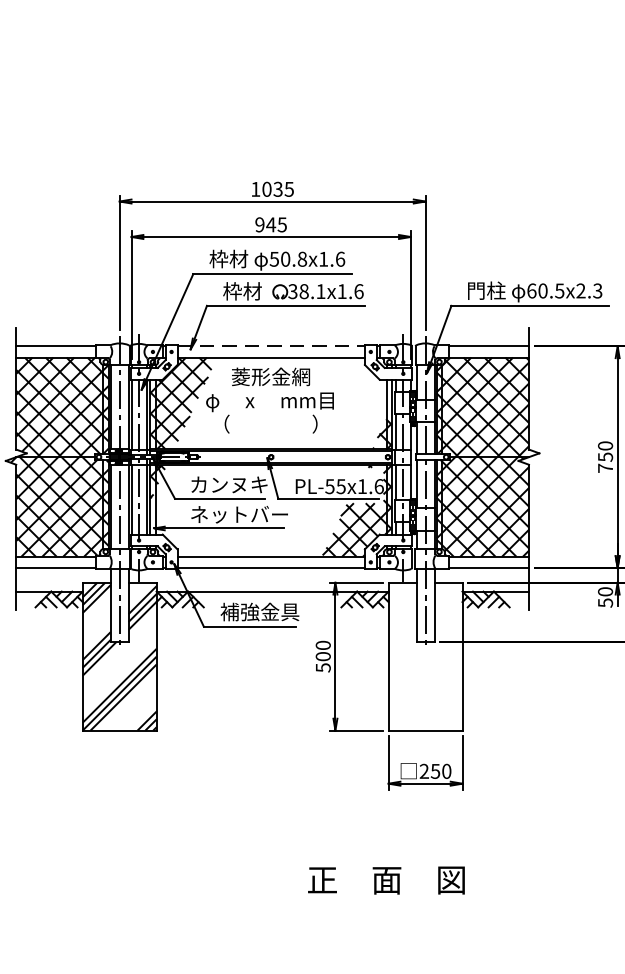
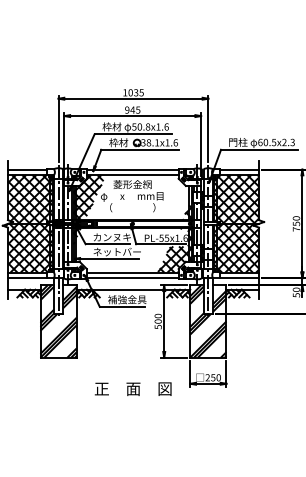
line: (270, 346) -> (132, 169), dashed -> solid
hatch: (425, 656) -> (208, 321), added
text: (385, 879) -> (132, 388), moved

